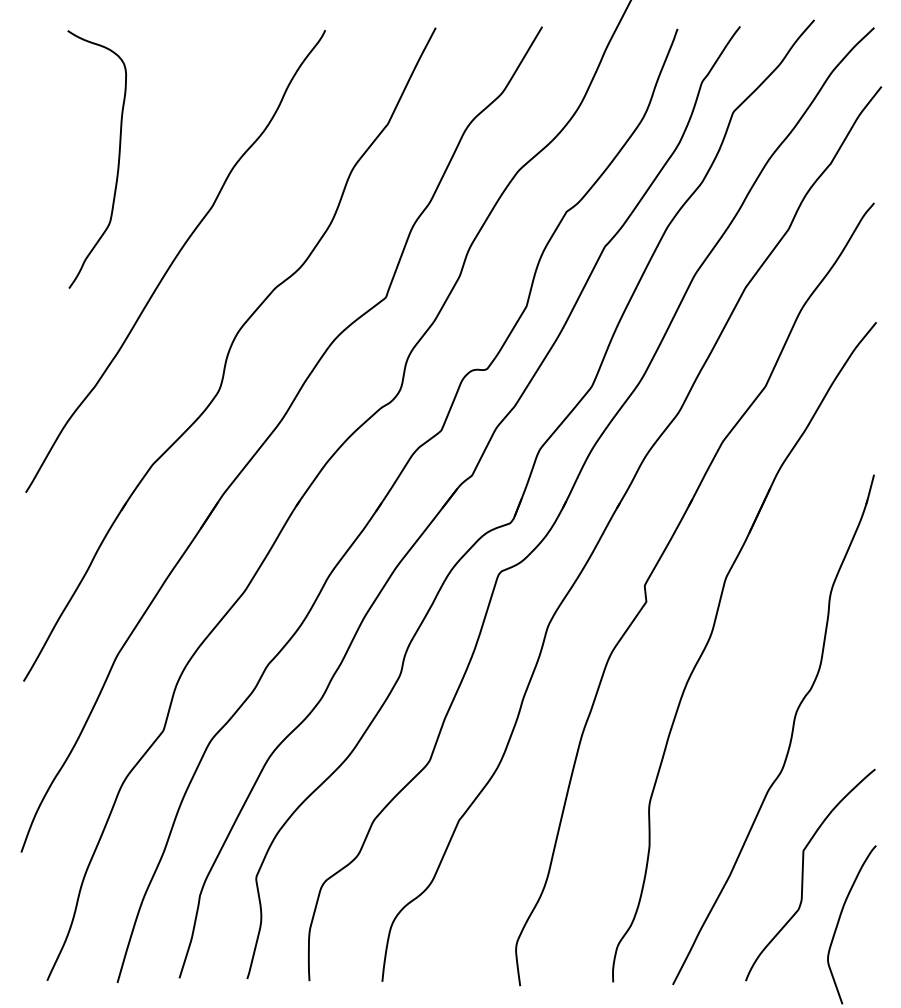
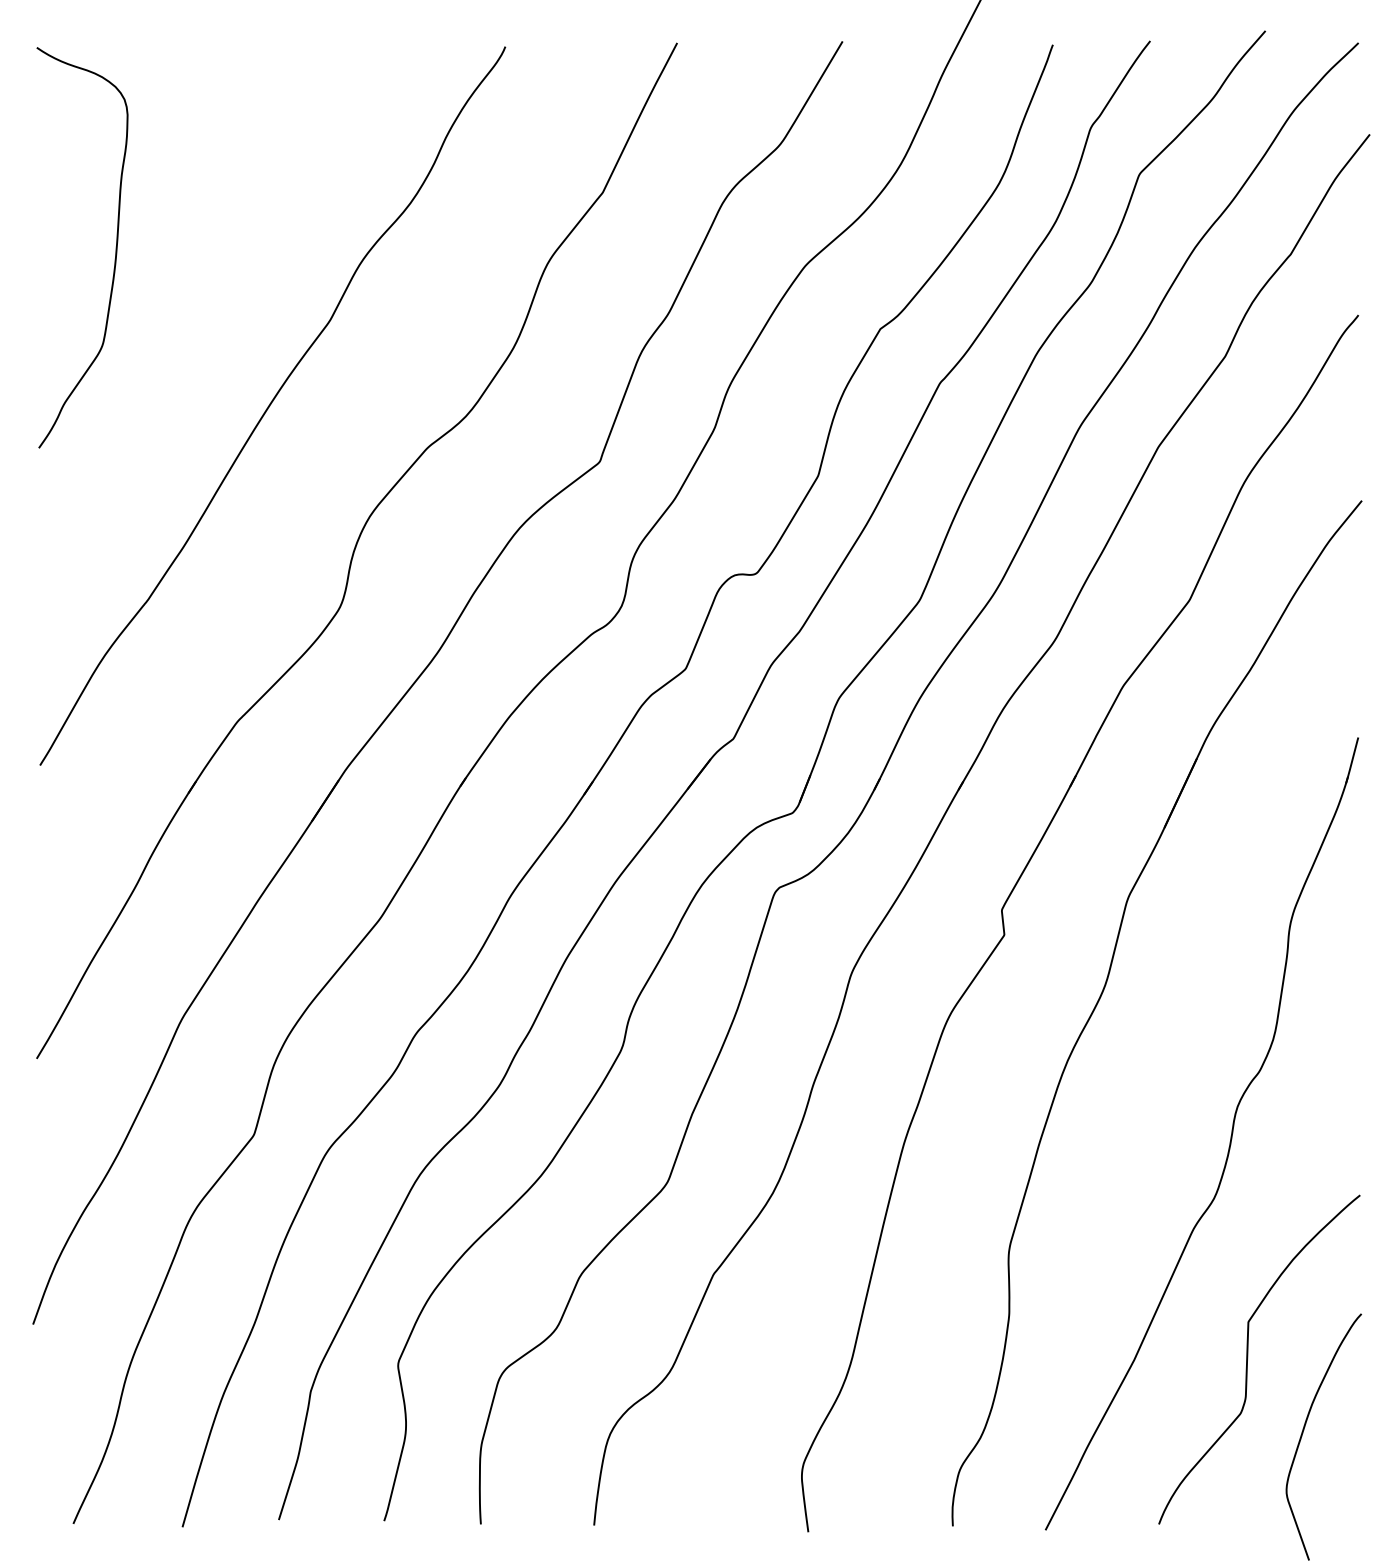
curve: (117, 163) -> (114, 253), moved

